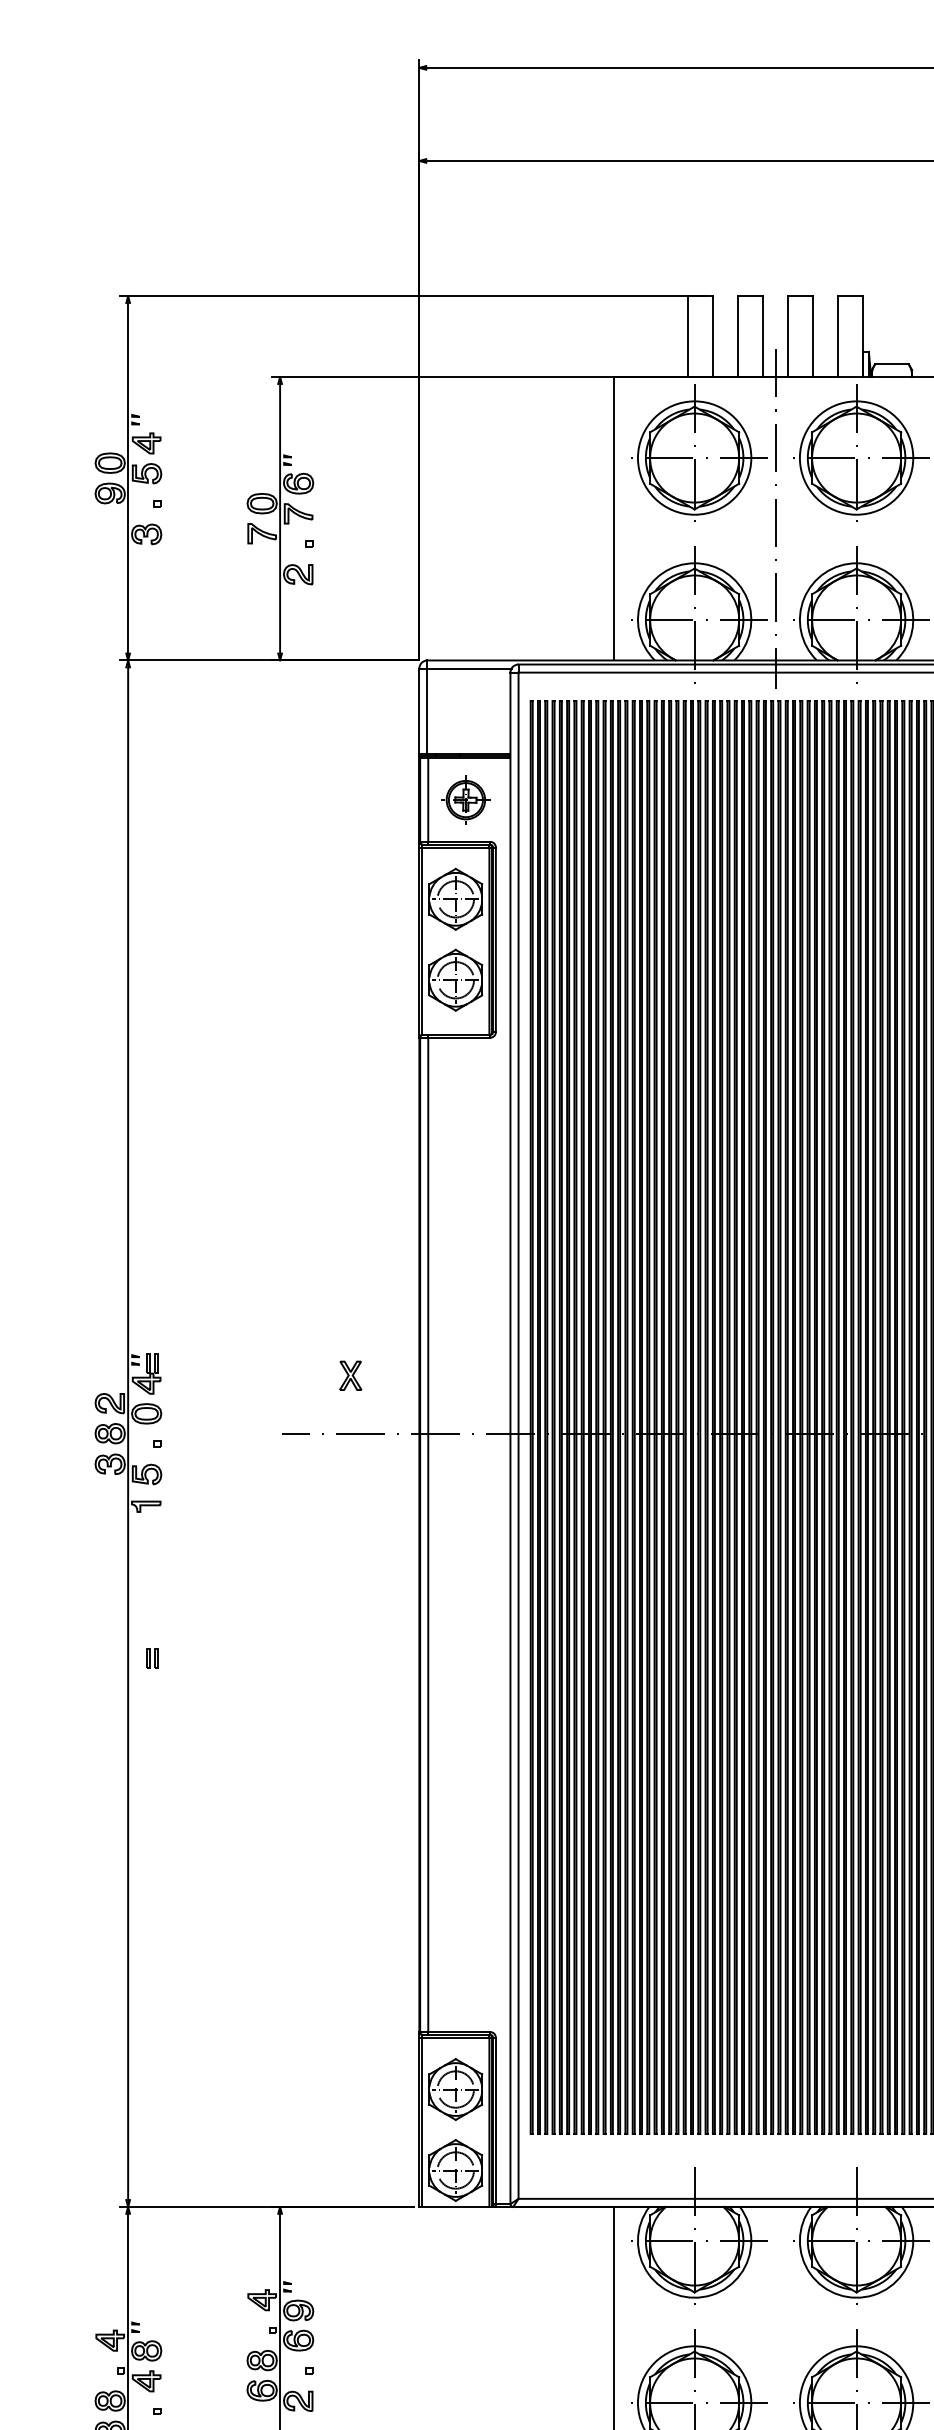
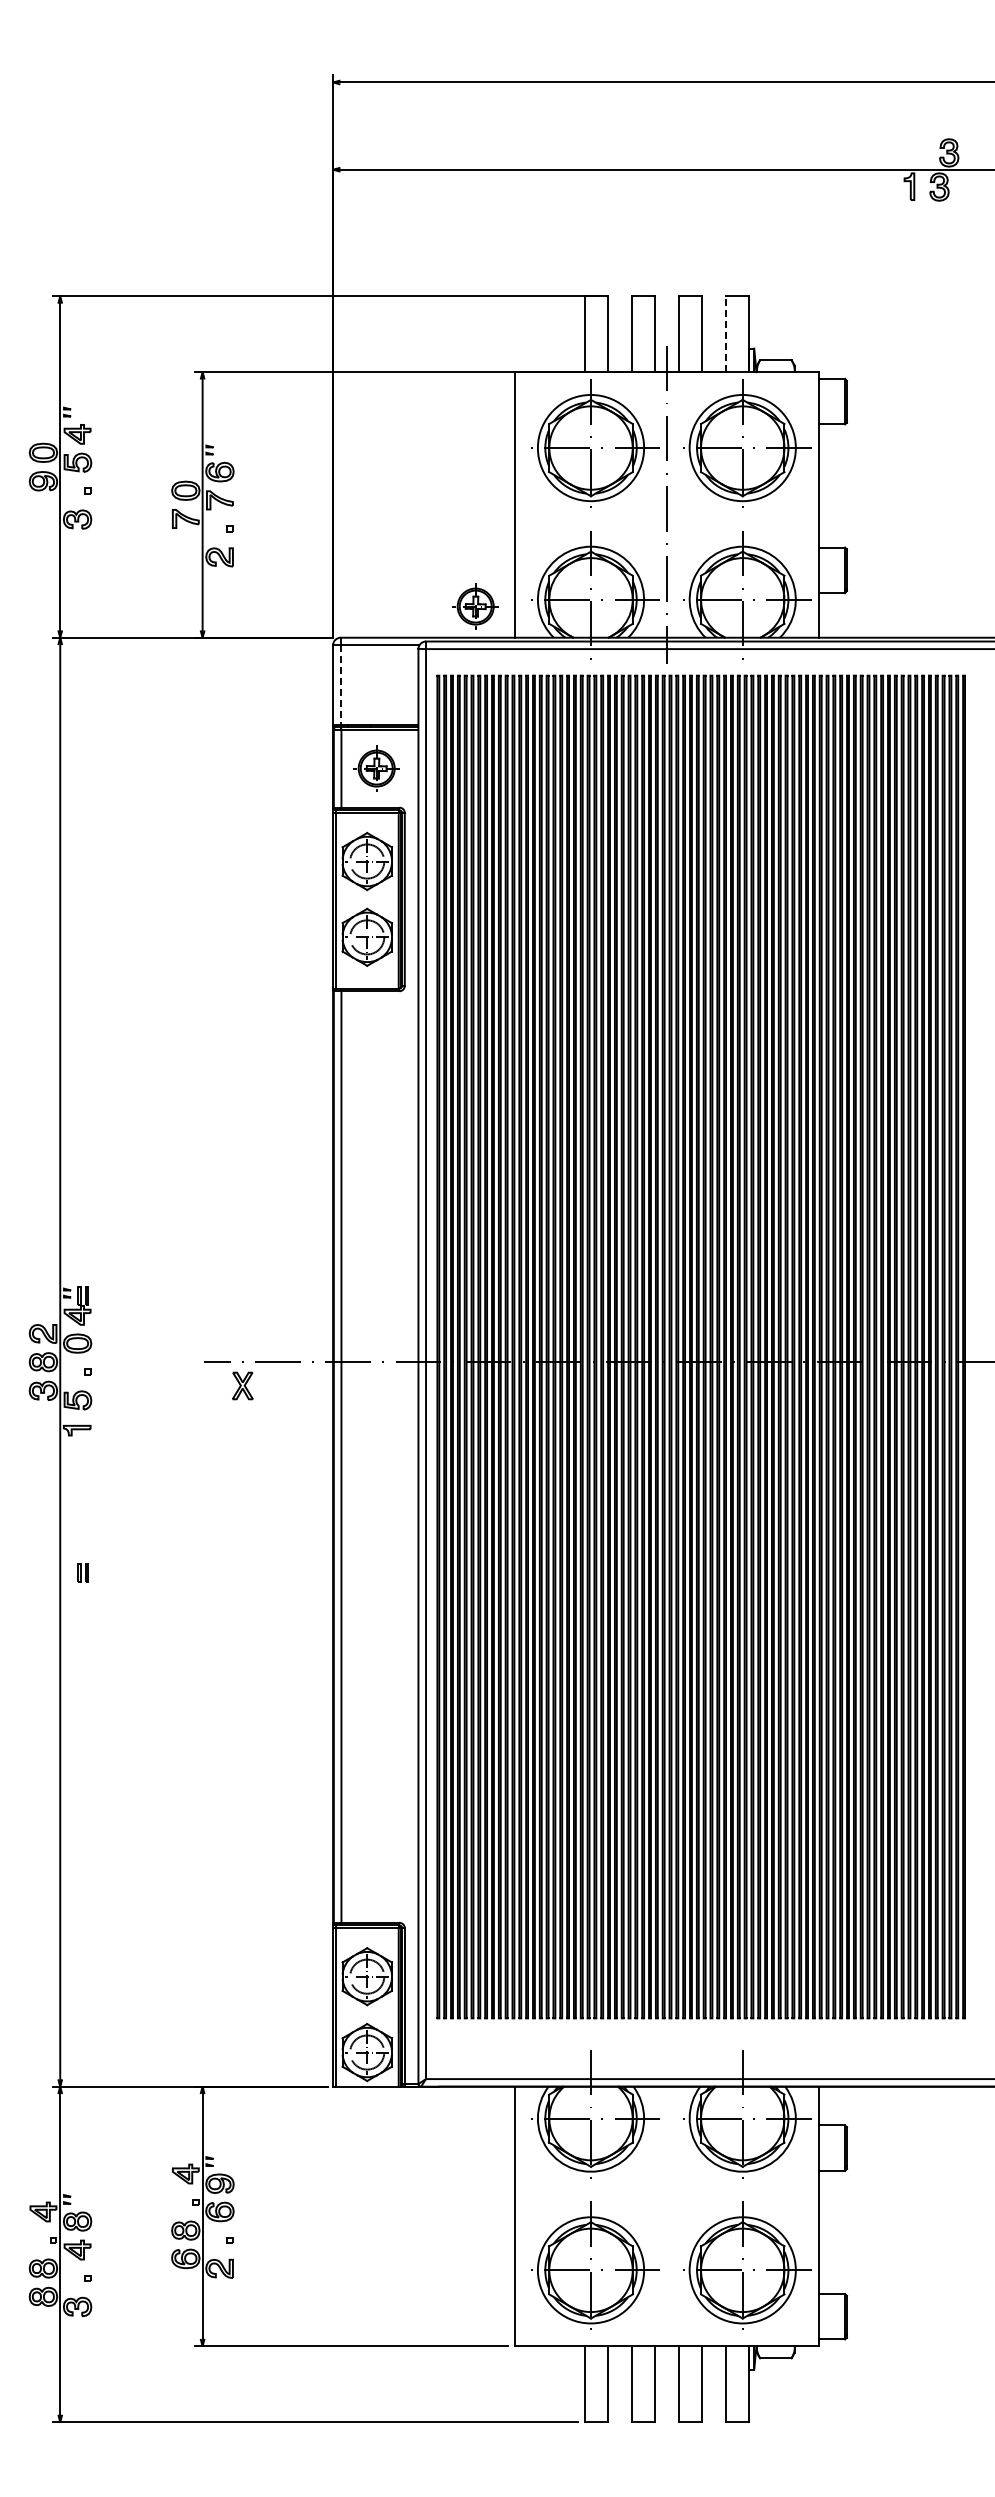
line: (838, 336) -> (725, 334), solid -> dashed
part: (571, 627) -> (475, 606), added
line: (427, 711) -> (340, 685), solid -> dashed
part: (350, 1375) -> (242, 1385), moved

